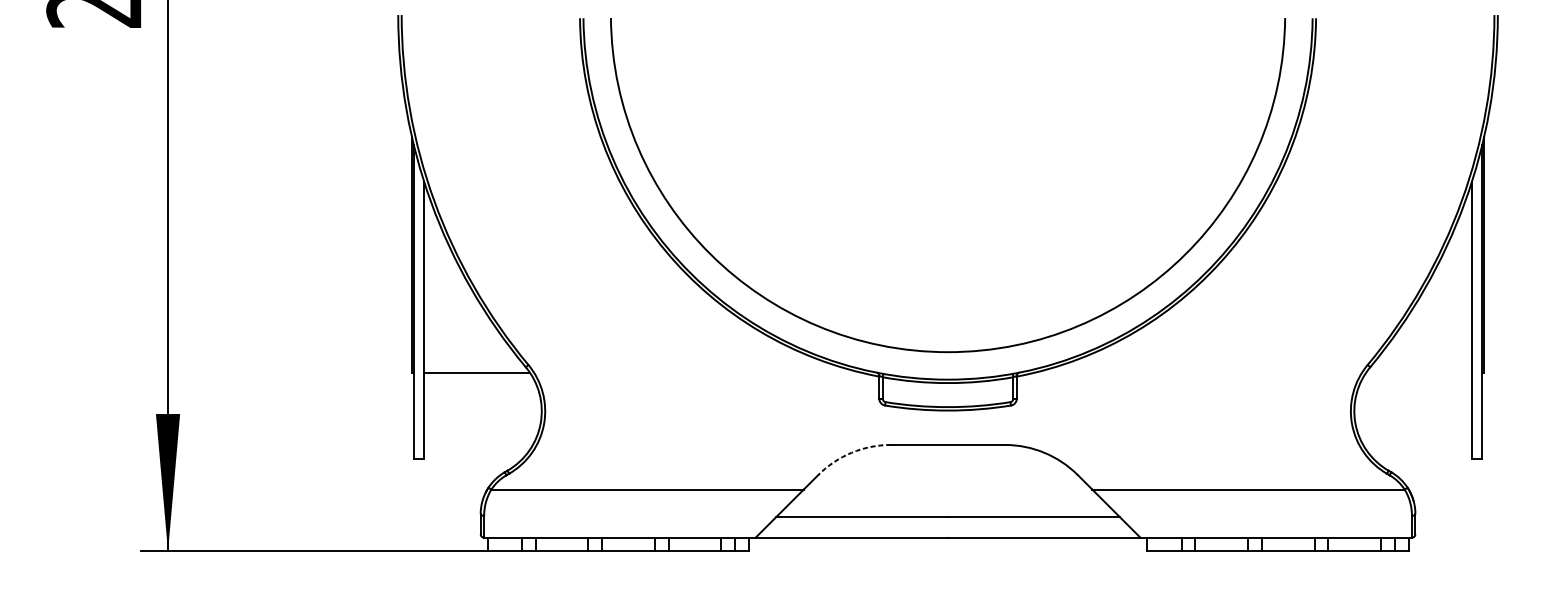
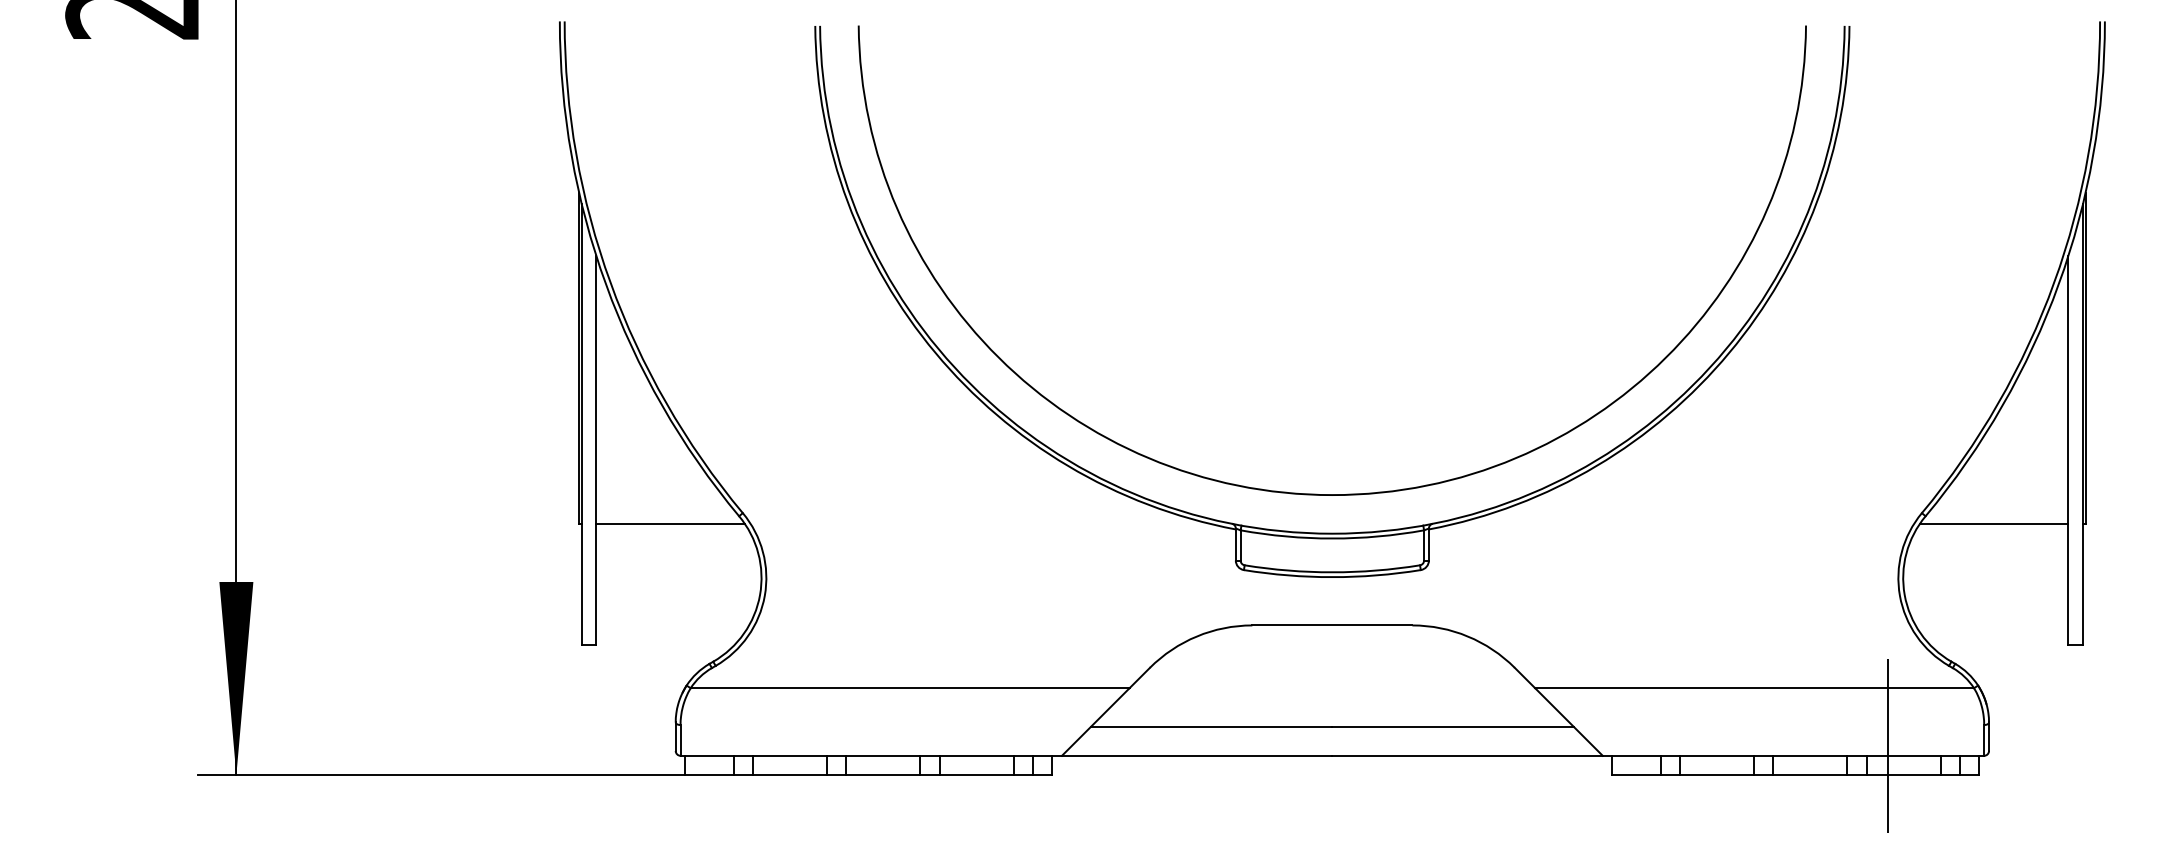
line: (1418, 373) -> (1993, 524), added
arc: (851, 452) -> (1196, 636), dashed -> solid
line: (1343, 531) -> (1887, 746), added

